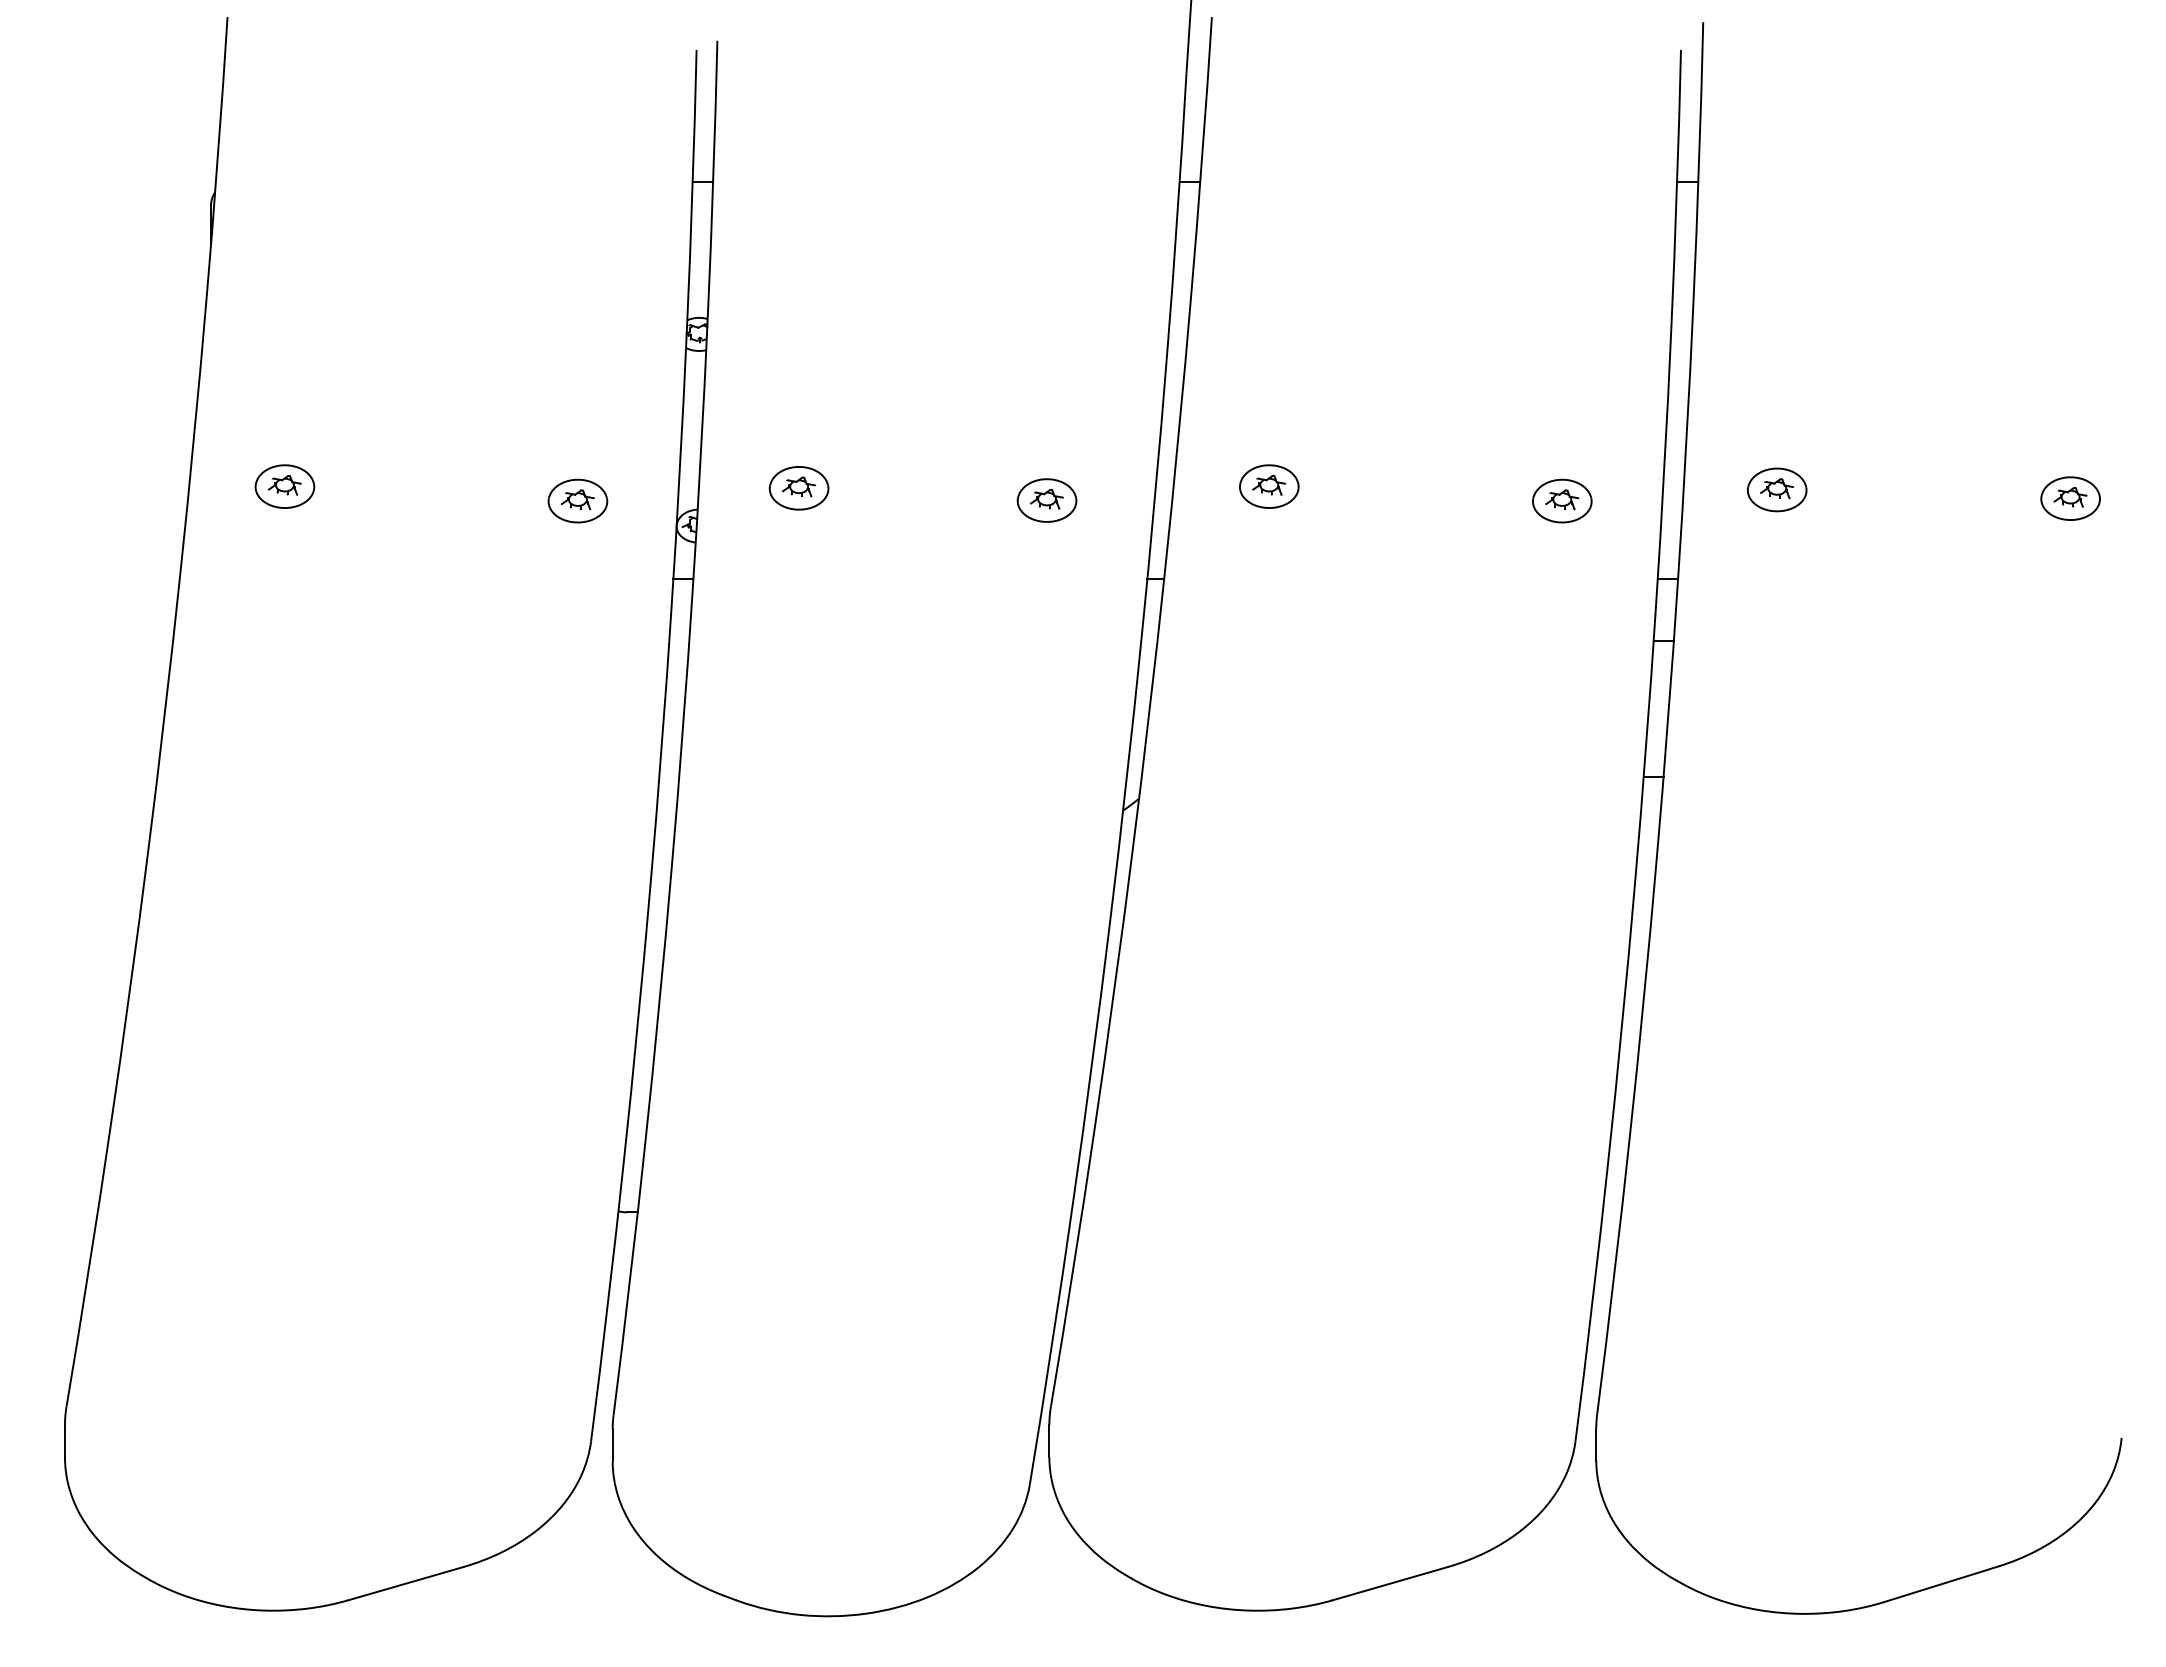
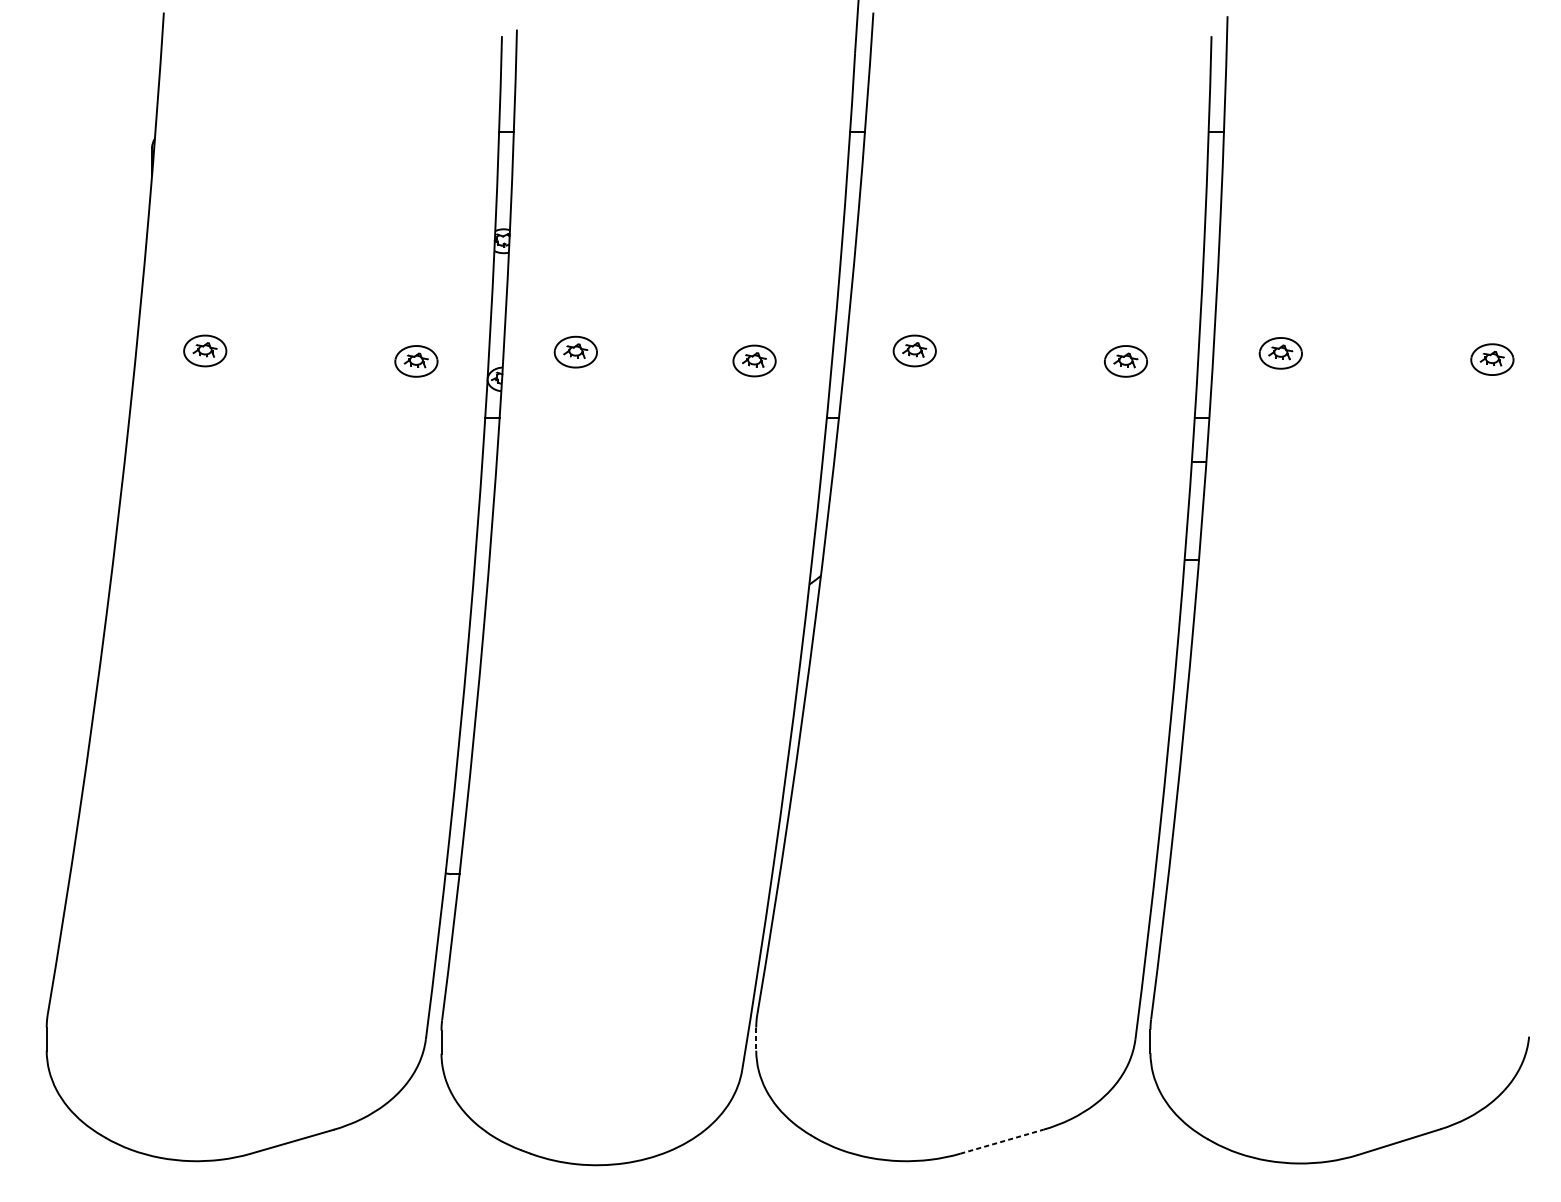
line: (1049, 1441) -> (756, 1039), solid -> dashed
line: (1390, 1583) -> (1002, 1141), solid -> dashed

